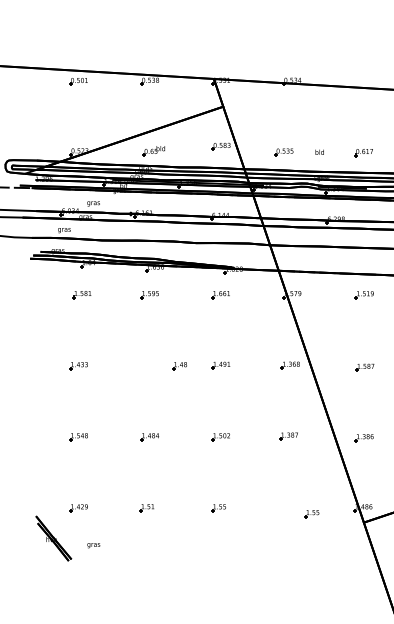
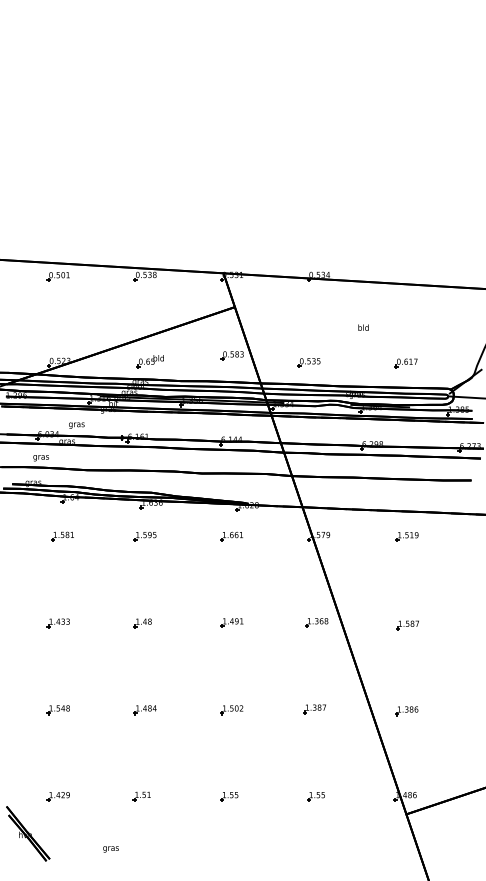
text: (319, 152) -> (363, 327), moved
part: (179, 366) -> (142, 623), moved
part: (311, 513) -> (315, 796), moved
text: (93, 545) -> (110, 849), moved

